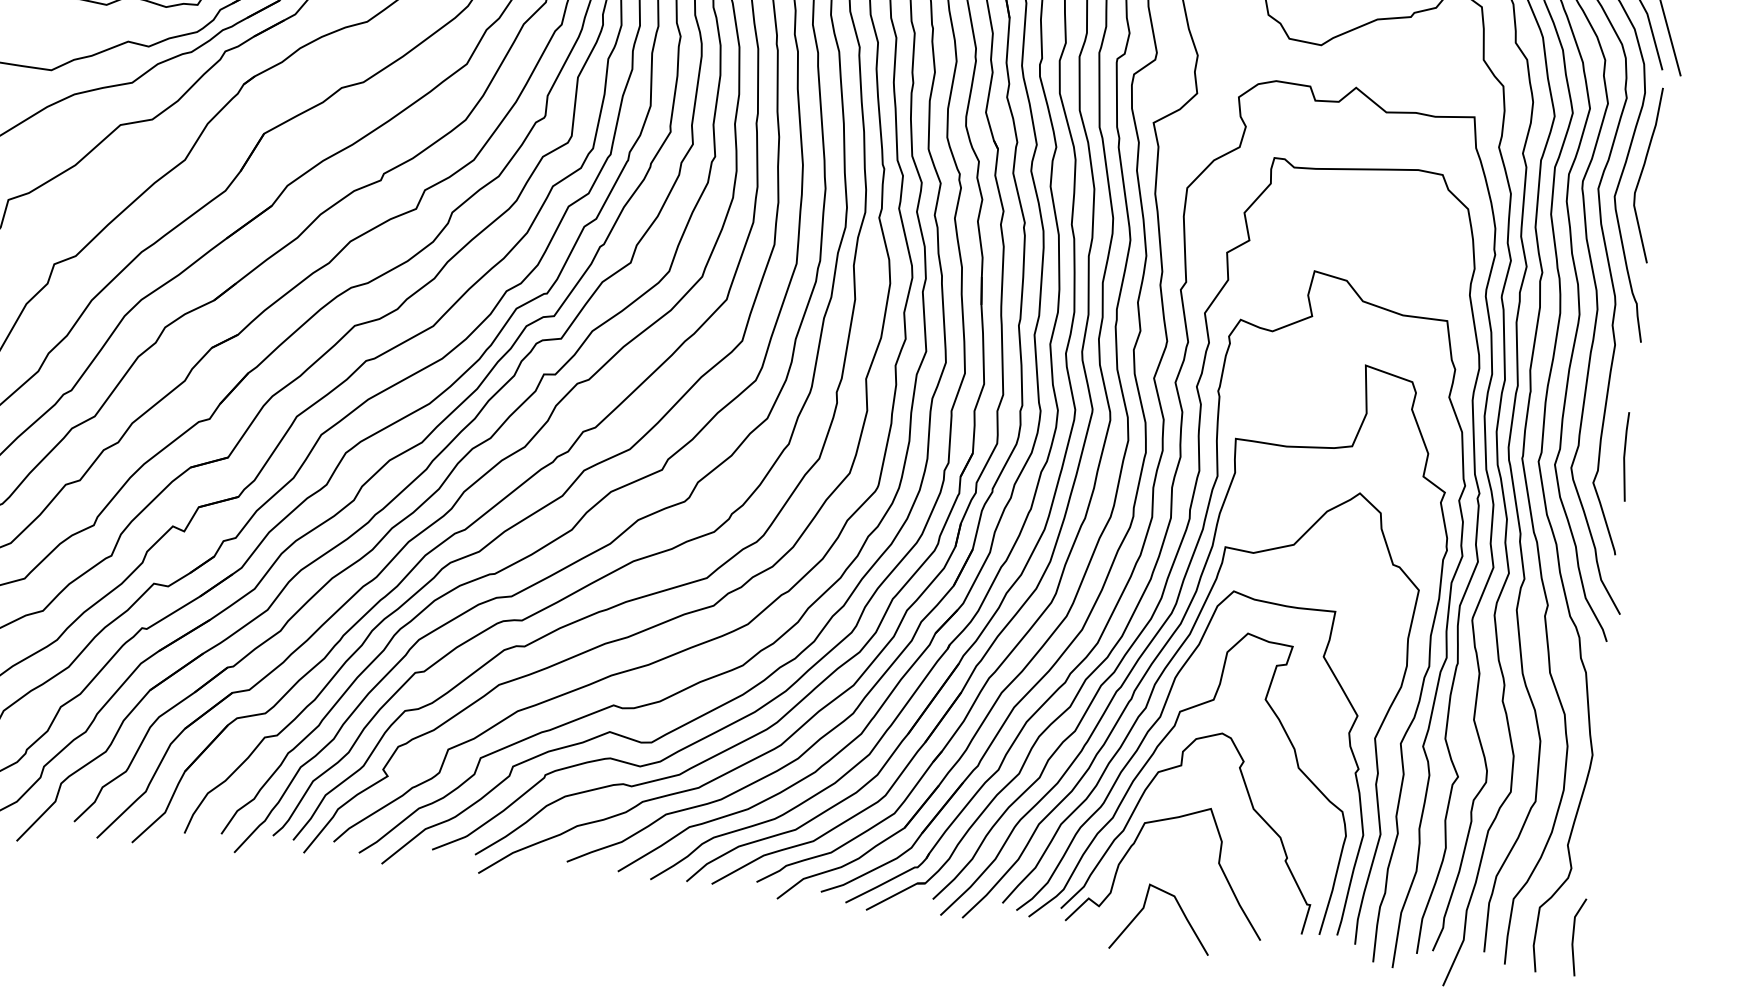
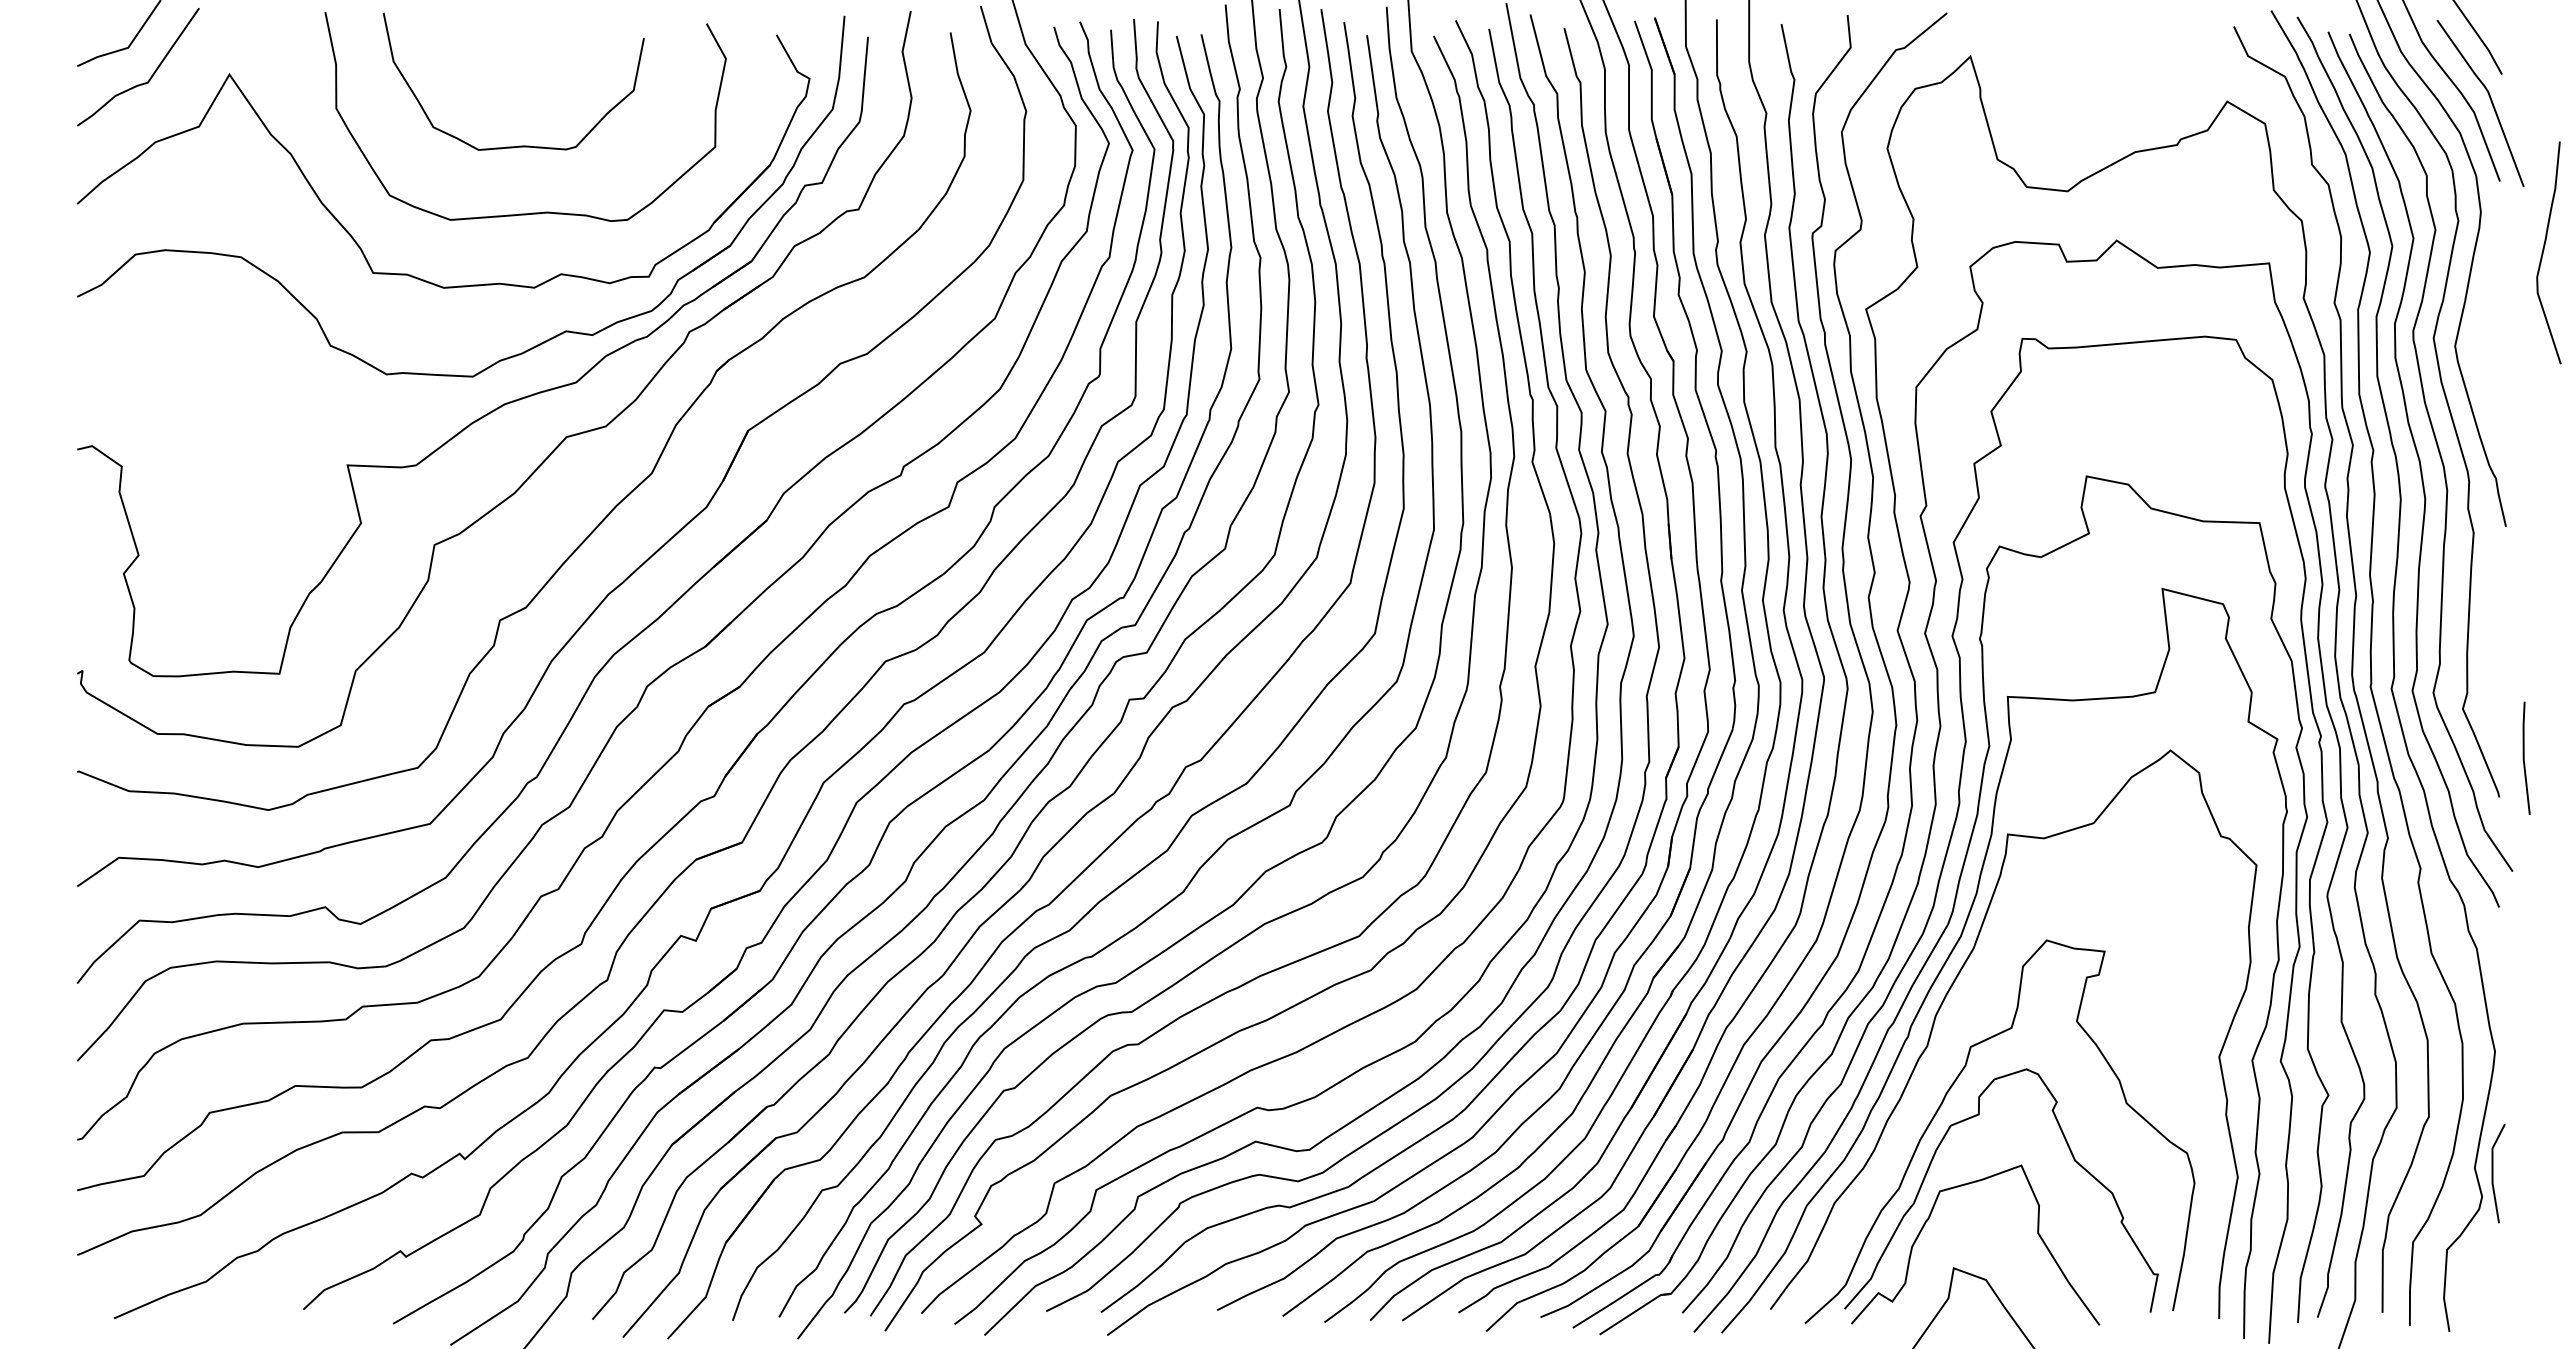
curve: (1642, 172) -> (2544, 250), moved
line: (1624, 456) -> (2524, 757), moved
curve: (1157, 721) -> (1943, 1062), removed
line: (1573, 936) -> (2493, 1173), moved

